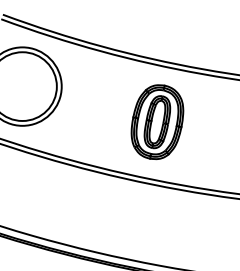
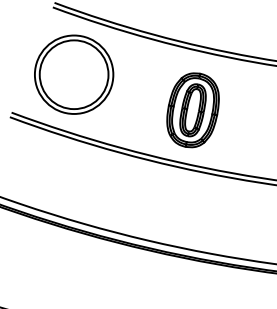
part: (156, 122) -> (192, 110), moved

